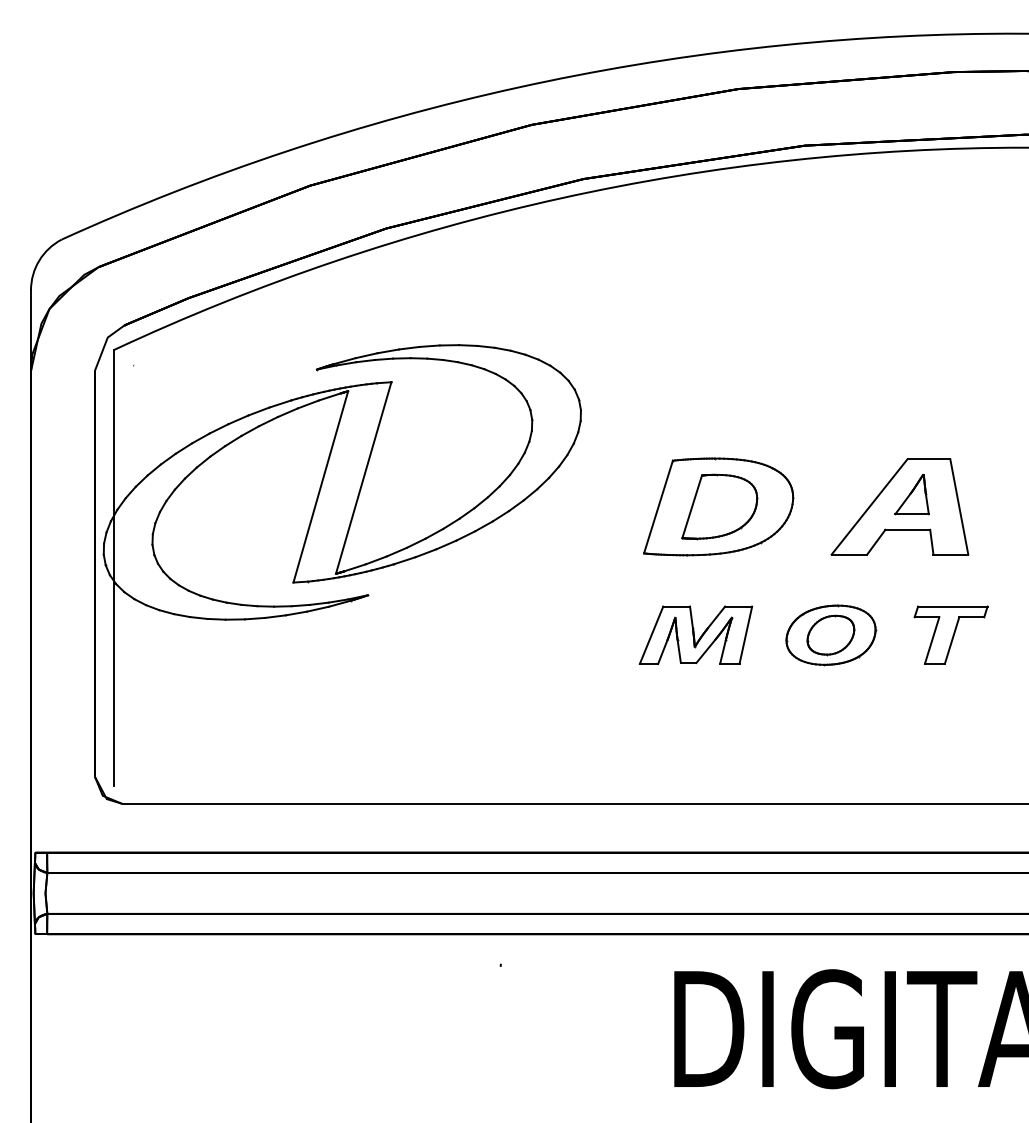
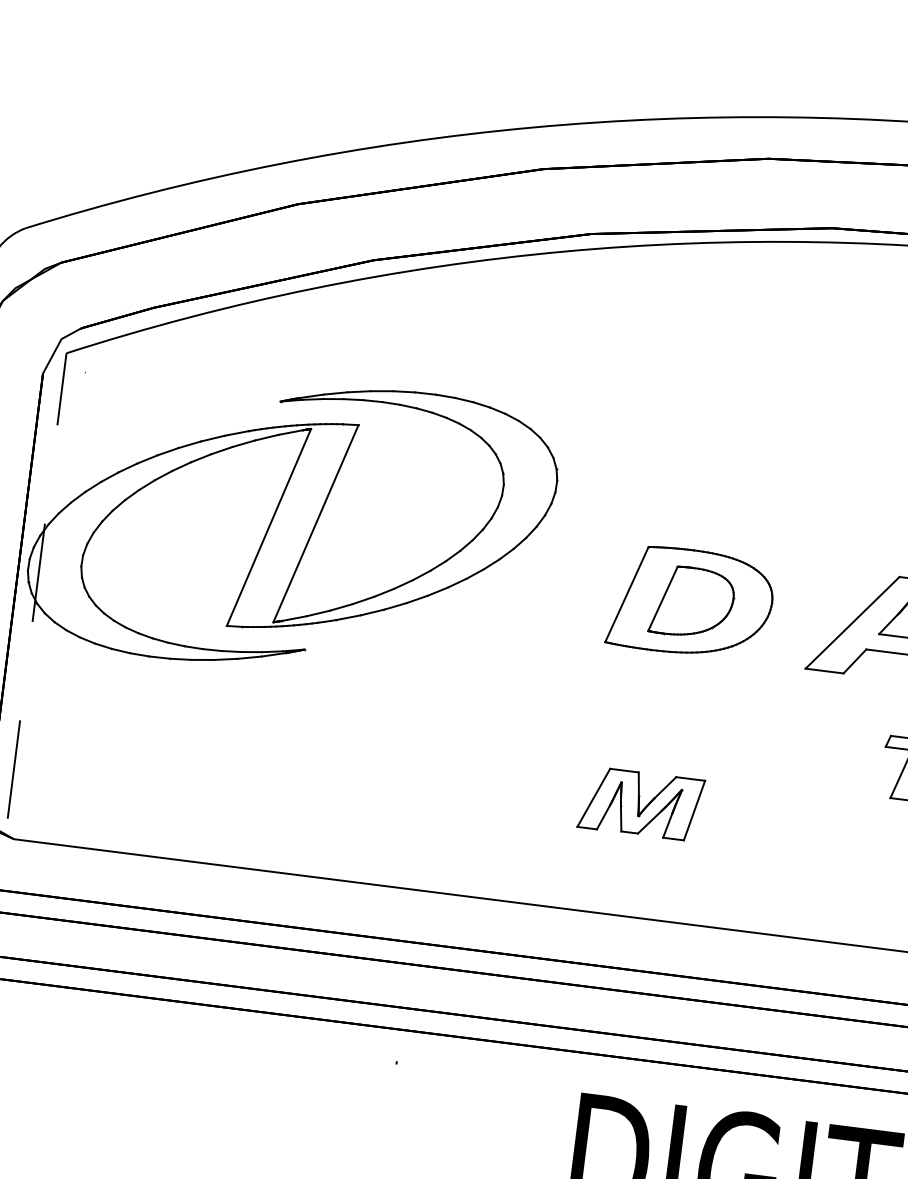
line: (114, 567) -> (37, 585), solid -> dashed
part: (695, 634) -> (640, 802), moved
part: (831, 635) -> (794, 755), removed

